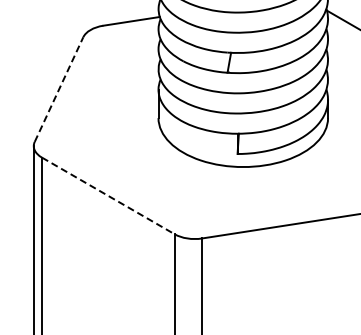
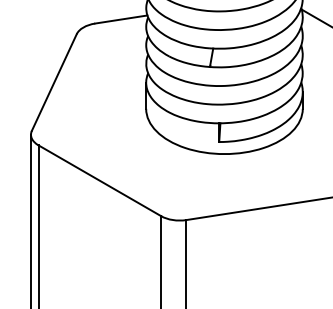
line: (59, 89) -> (54, 82), dashed -> solid
line: (108, 195) -> (100, 180), dashed -> solid

